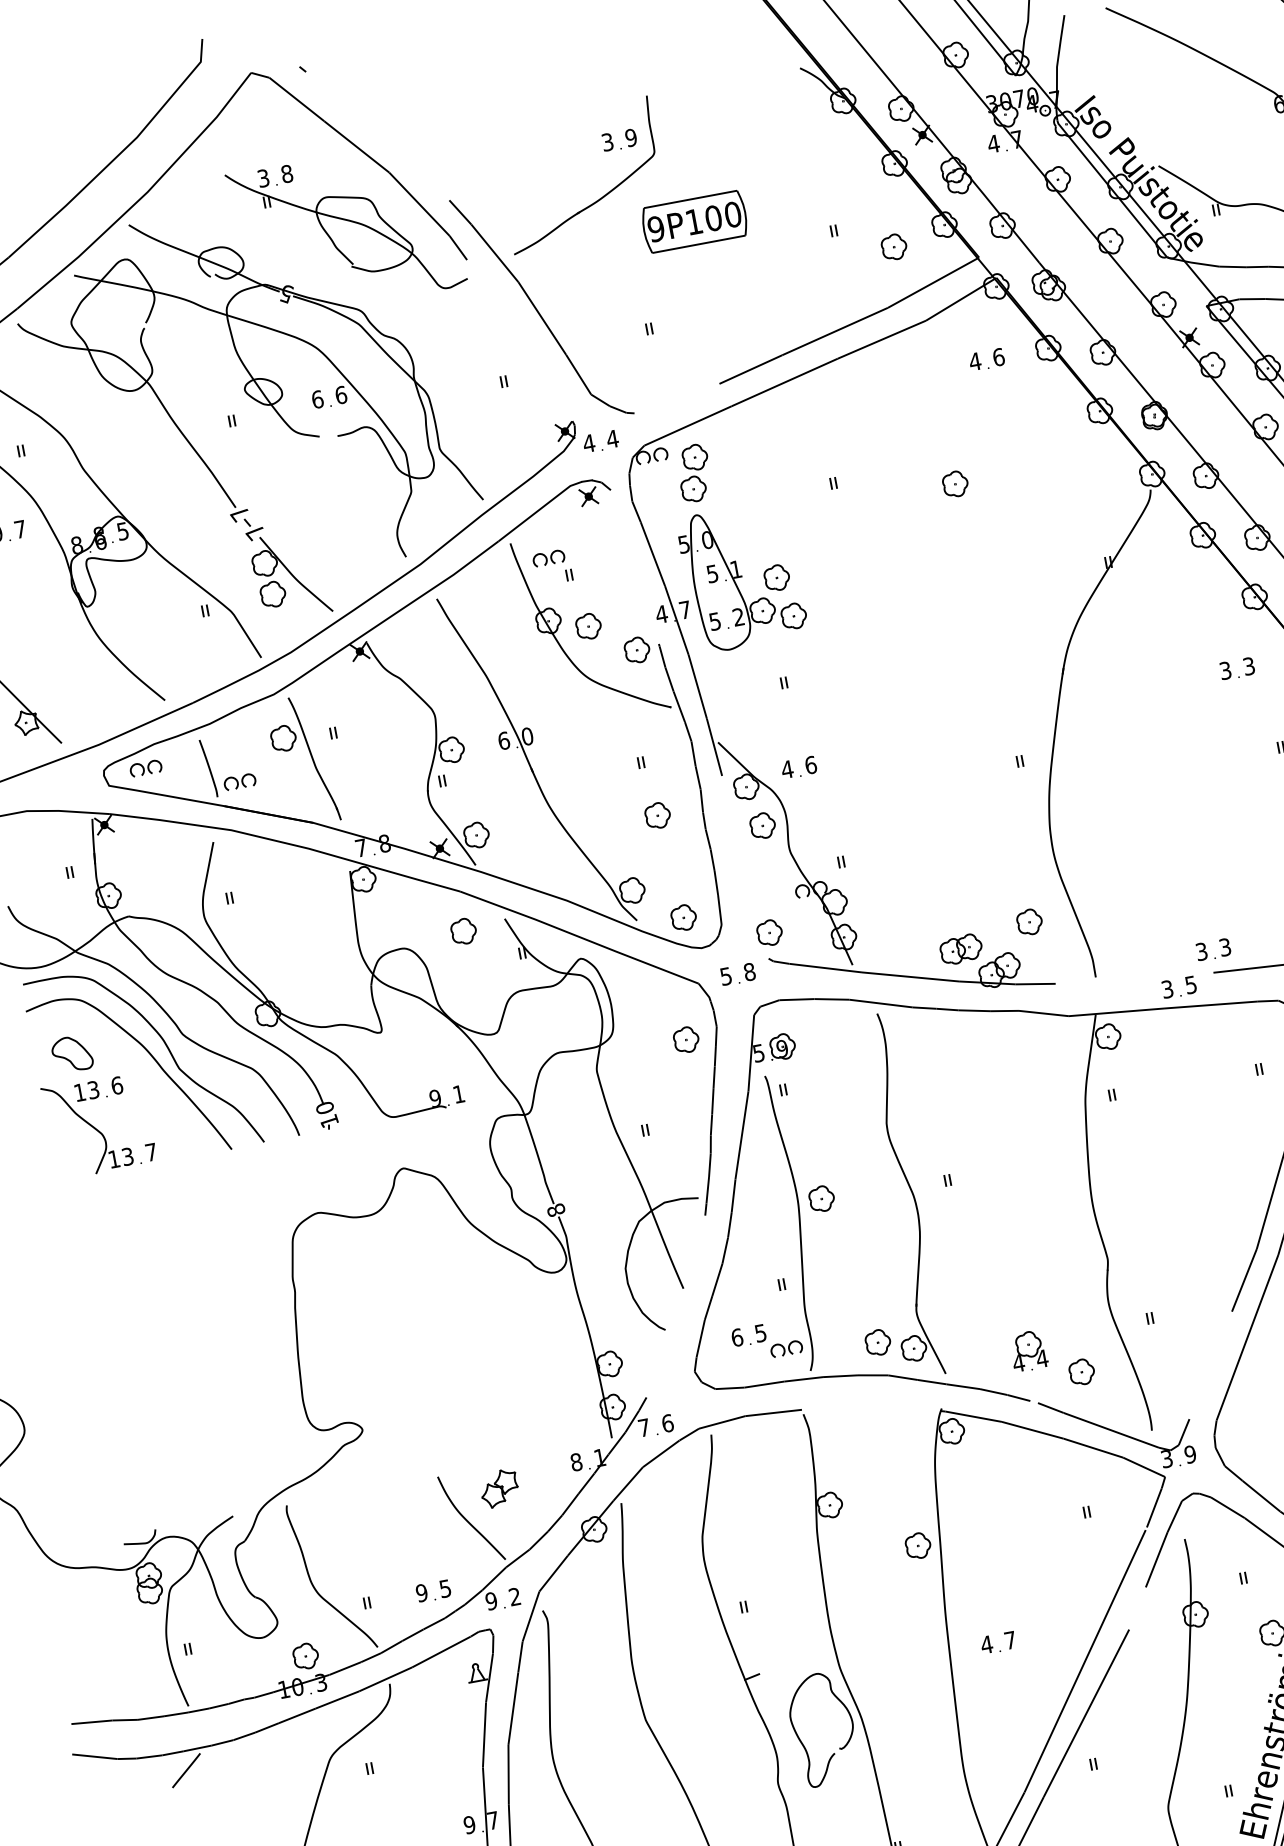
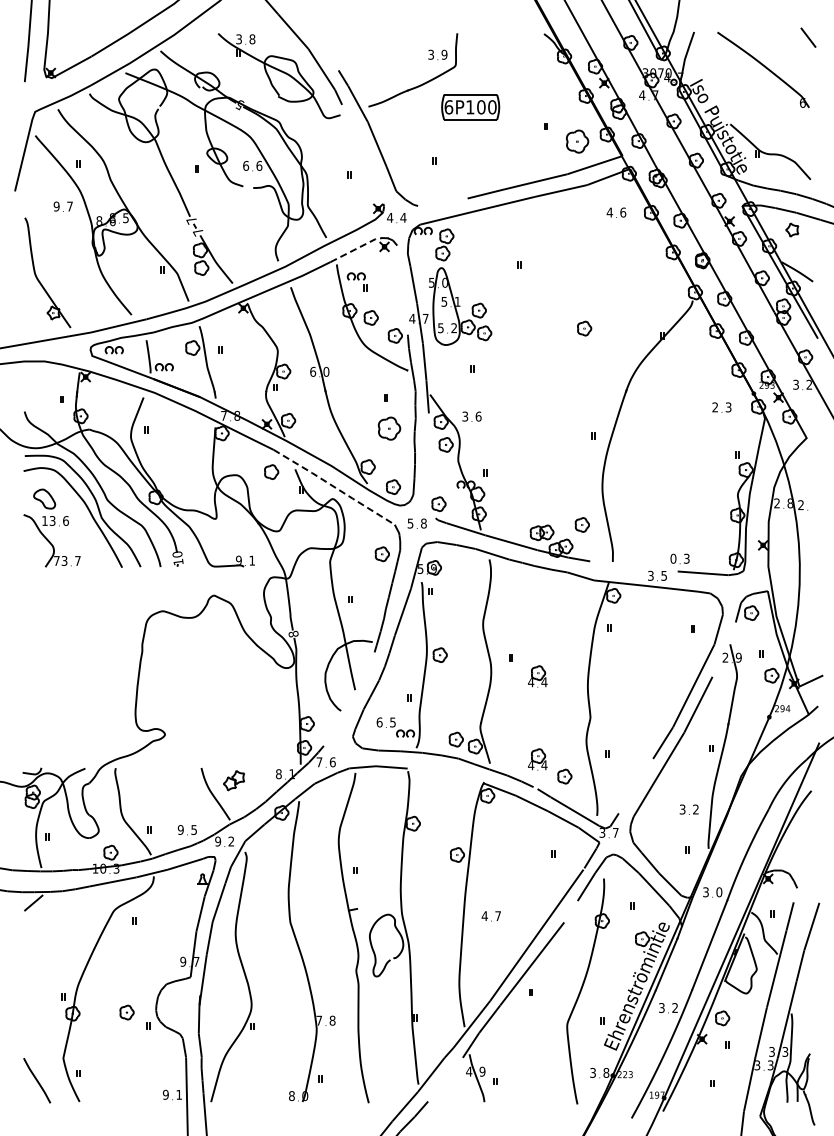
text: (655, 229) -> (448, 107), 9P100 -> 6P100
part: (892, 247) -> (576, 141), size x1.6
part: (955, 483) -> (584, 328), moved
line: (541, 508) -> (357, 248), solid -> dashed
text: (1225, 670) -> (715, 407), 3 -> 2
text: (787, 769) -> (465, 416), 4 -> 3
part: (657, 815) -> (389, 428), size x1.6
line: (579, 936) -> (334, 486), solid -> dashed
text: (1201, 951) -> (673, 558), 3 -> 0
text: (113, 1158) -> (56, 560), 13 -> 73
part: (1000, 1204) -> (537, 676), added
text: (1189, 1453) -> (615, 832), 9 -> 7

